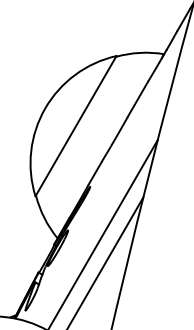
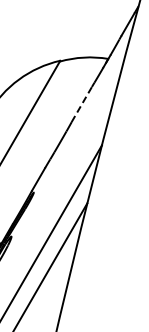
line: (138, 99) -> (82, 104), solid -> dashed

